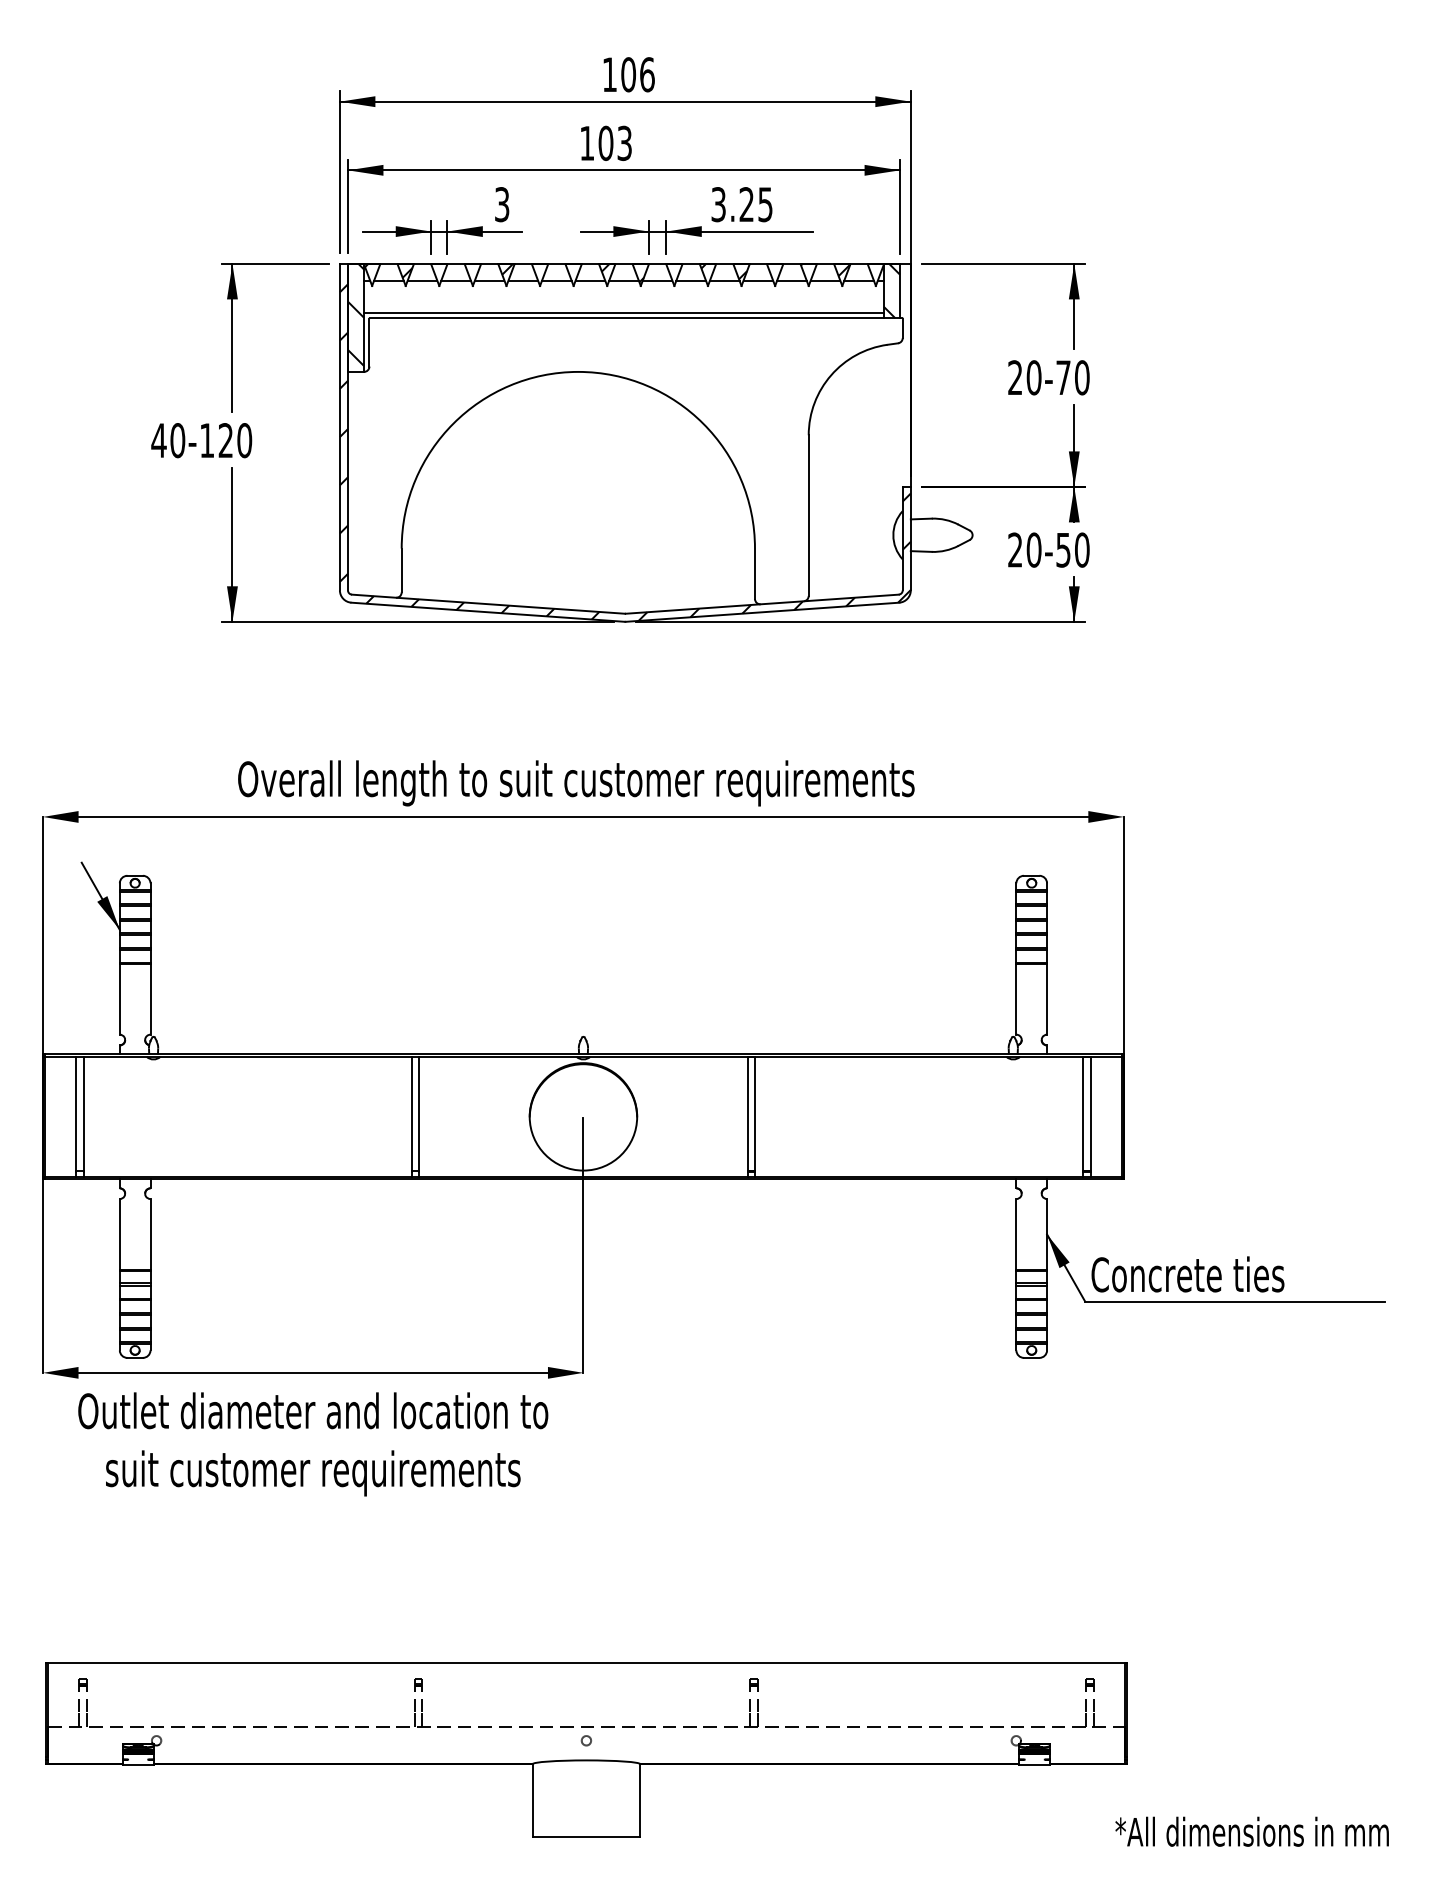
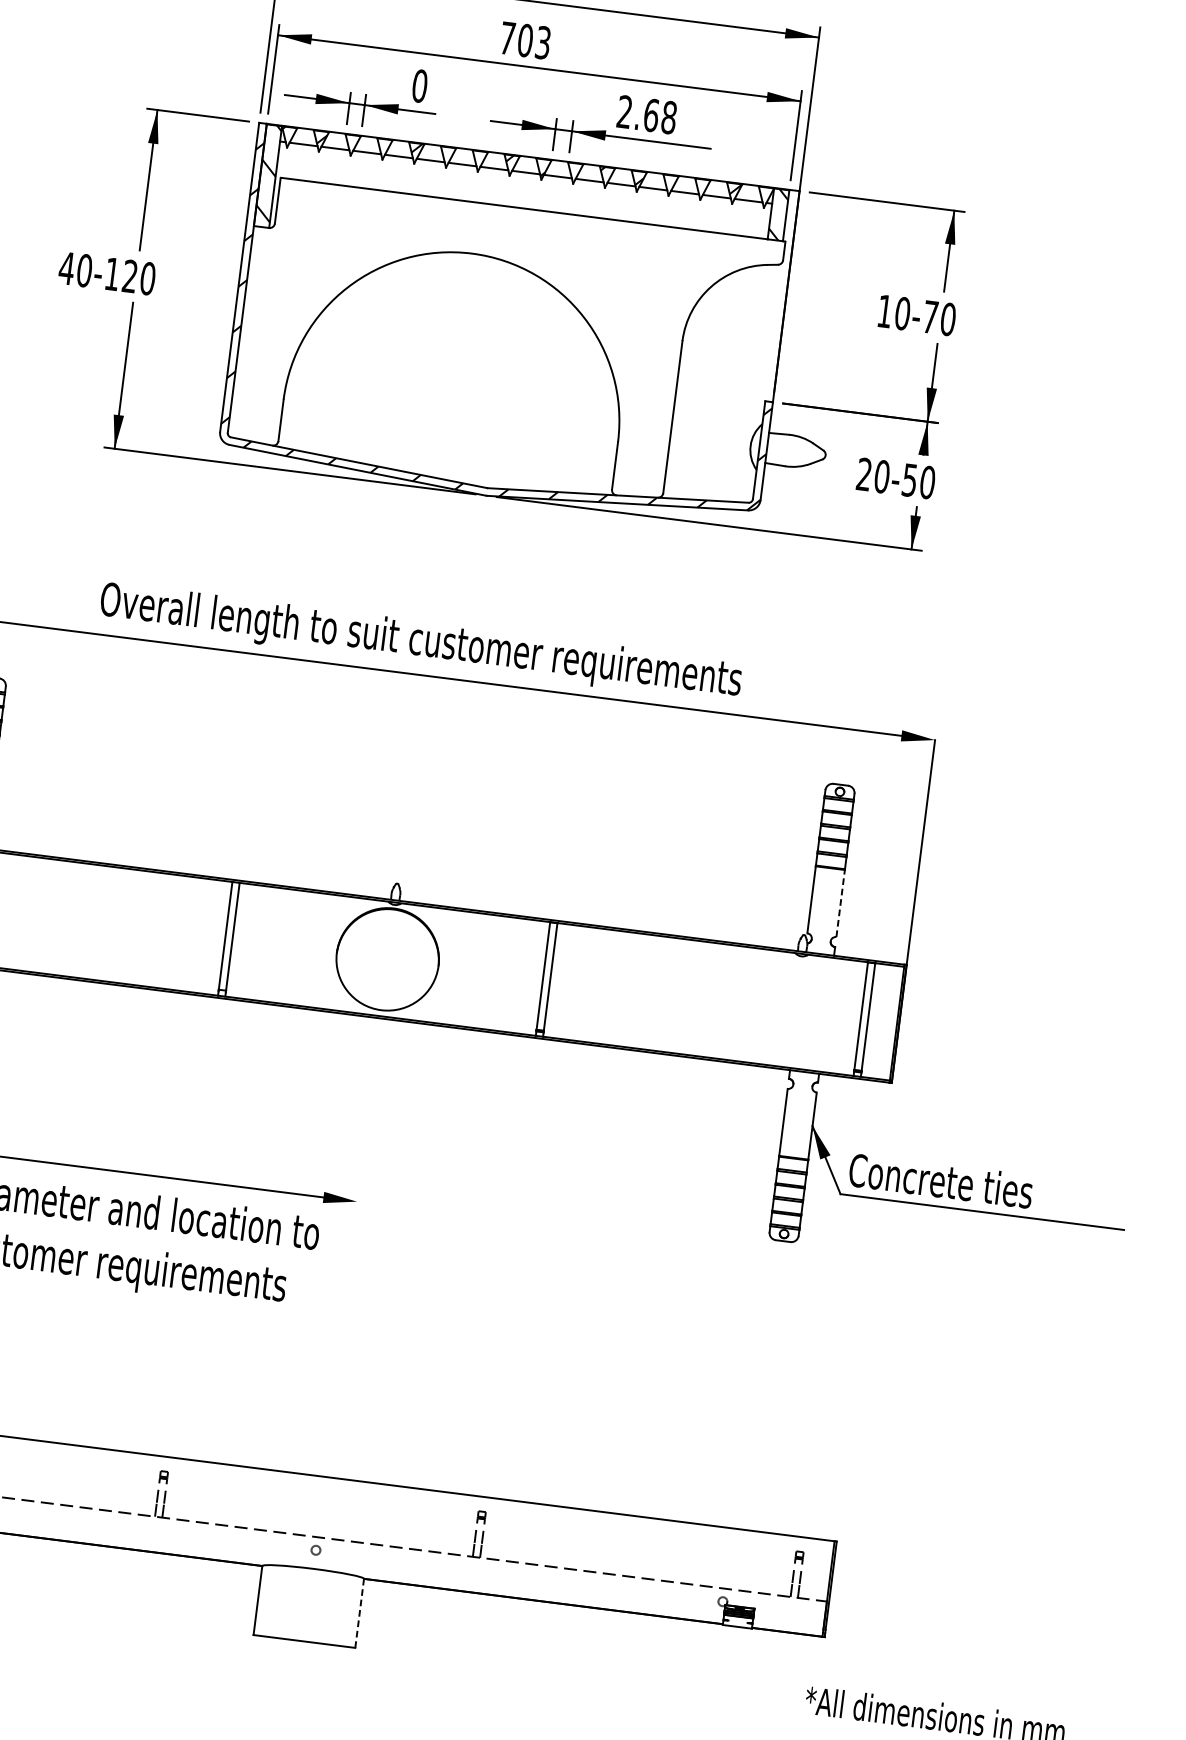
text: (587, 143) -> (507, 38), 103 -> 703
text: (501, 204) -> (419, 85), 3 -> 0
text: (741, 204) -> (646, 114), 3.25 -> 2.68
line: (623, 312) -> (521, 202), removed
text: (1015, 377) -> (885, 311), 20-70 -> 10-70
line: (1047, 998) -> (841, 902), solid -> dashed
line: (583, 1244) -> (372, 1080), removed
line: (640, 1800) -> (359, 1613), solid -> dashed

